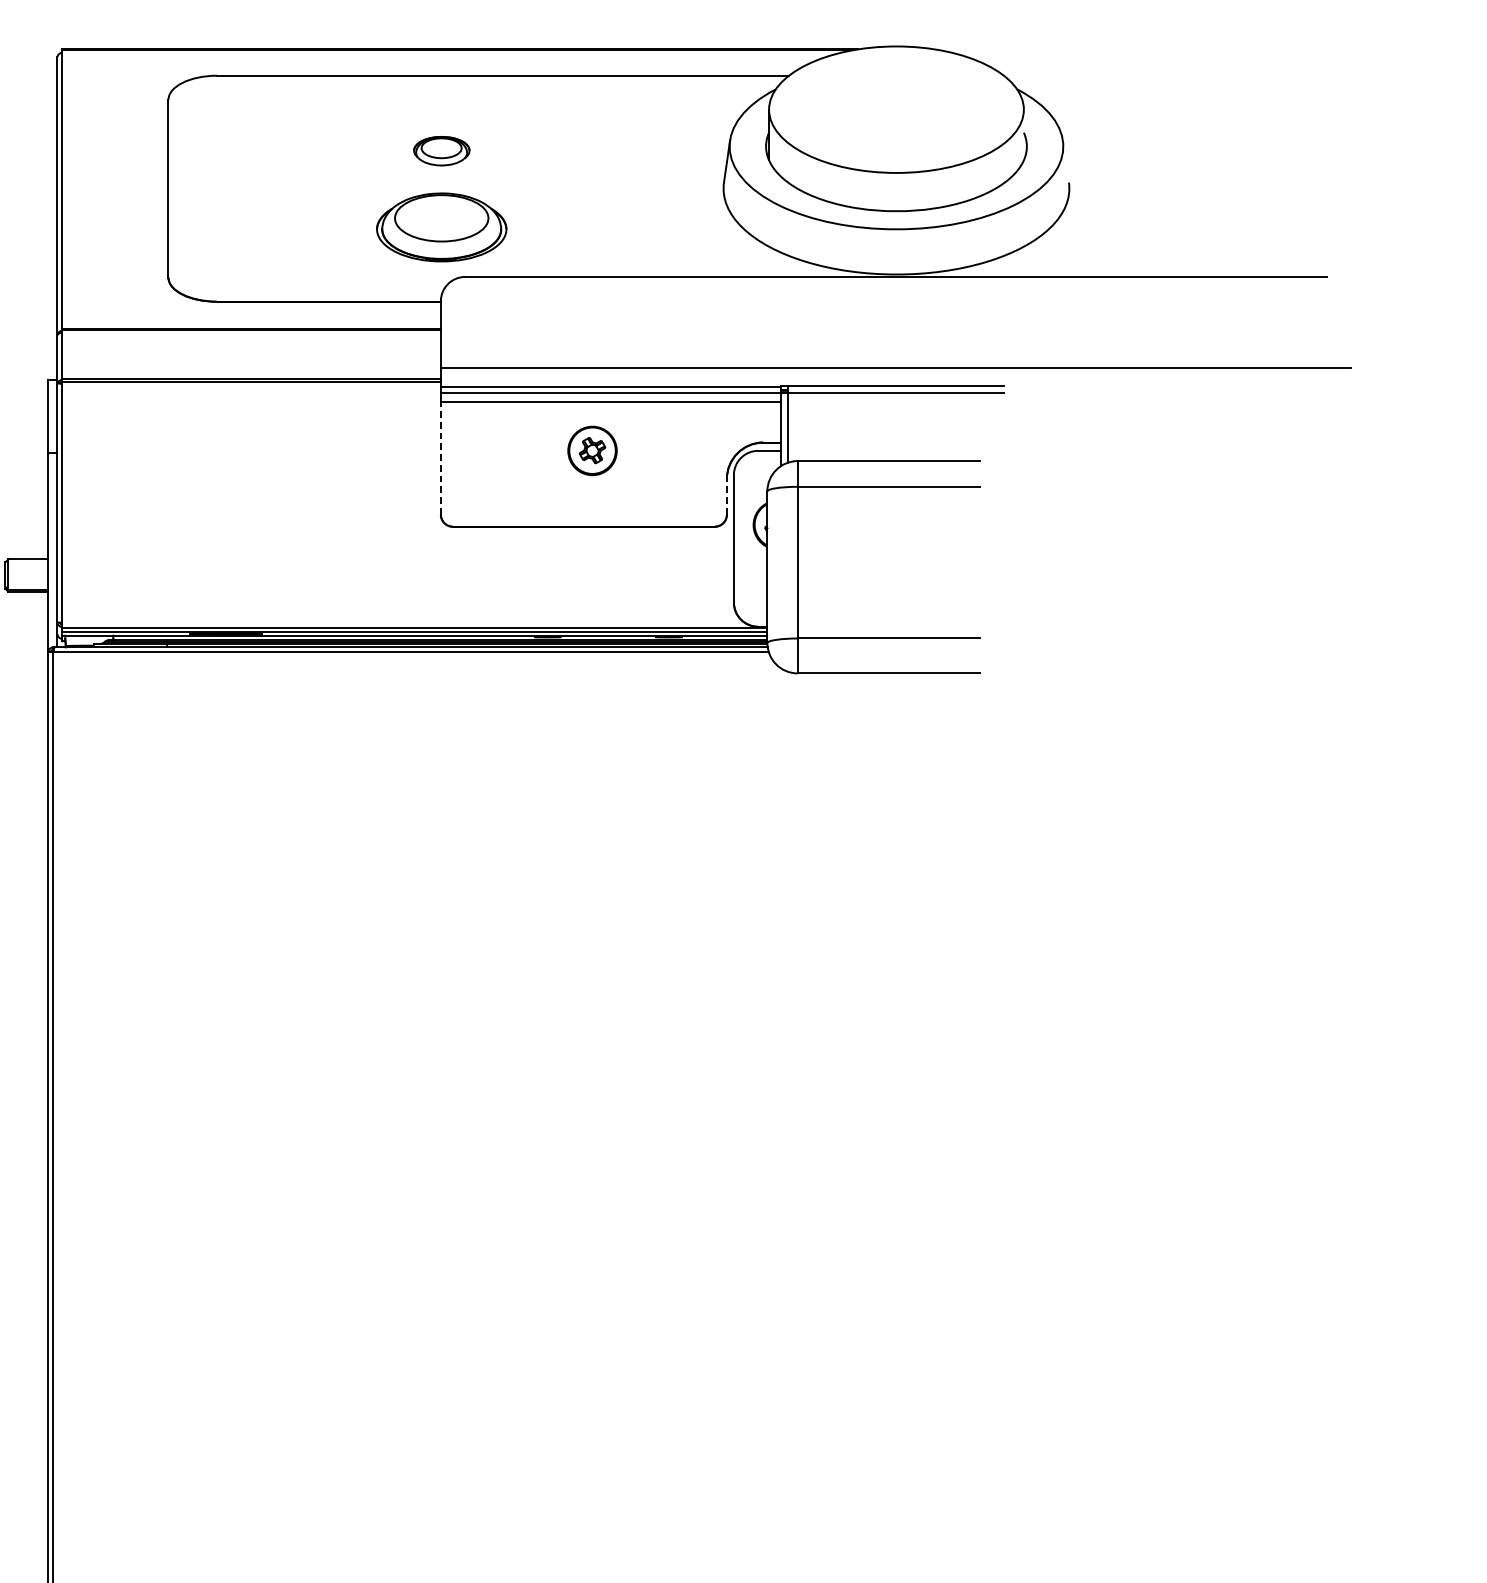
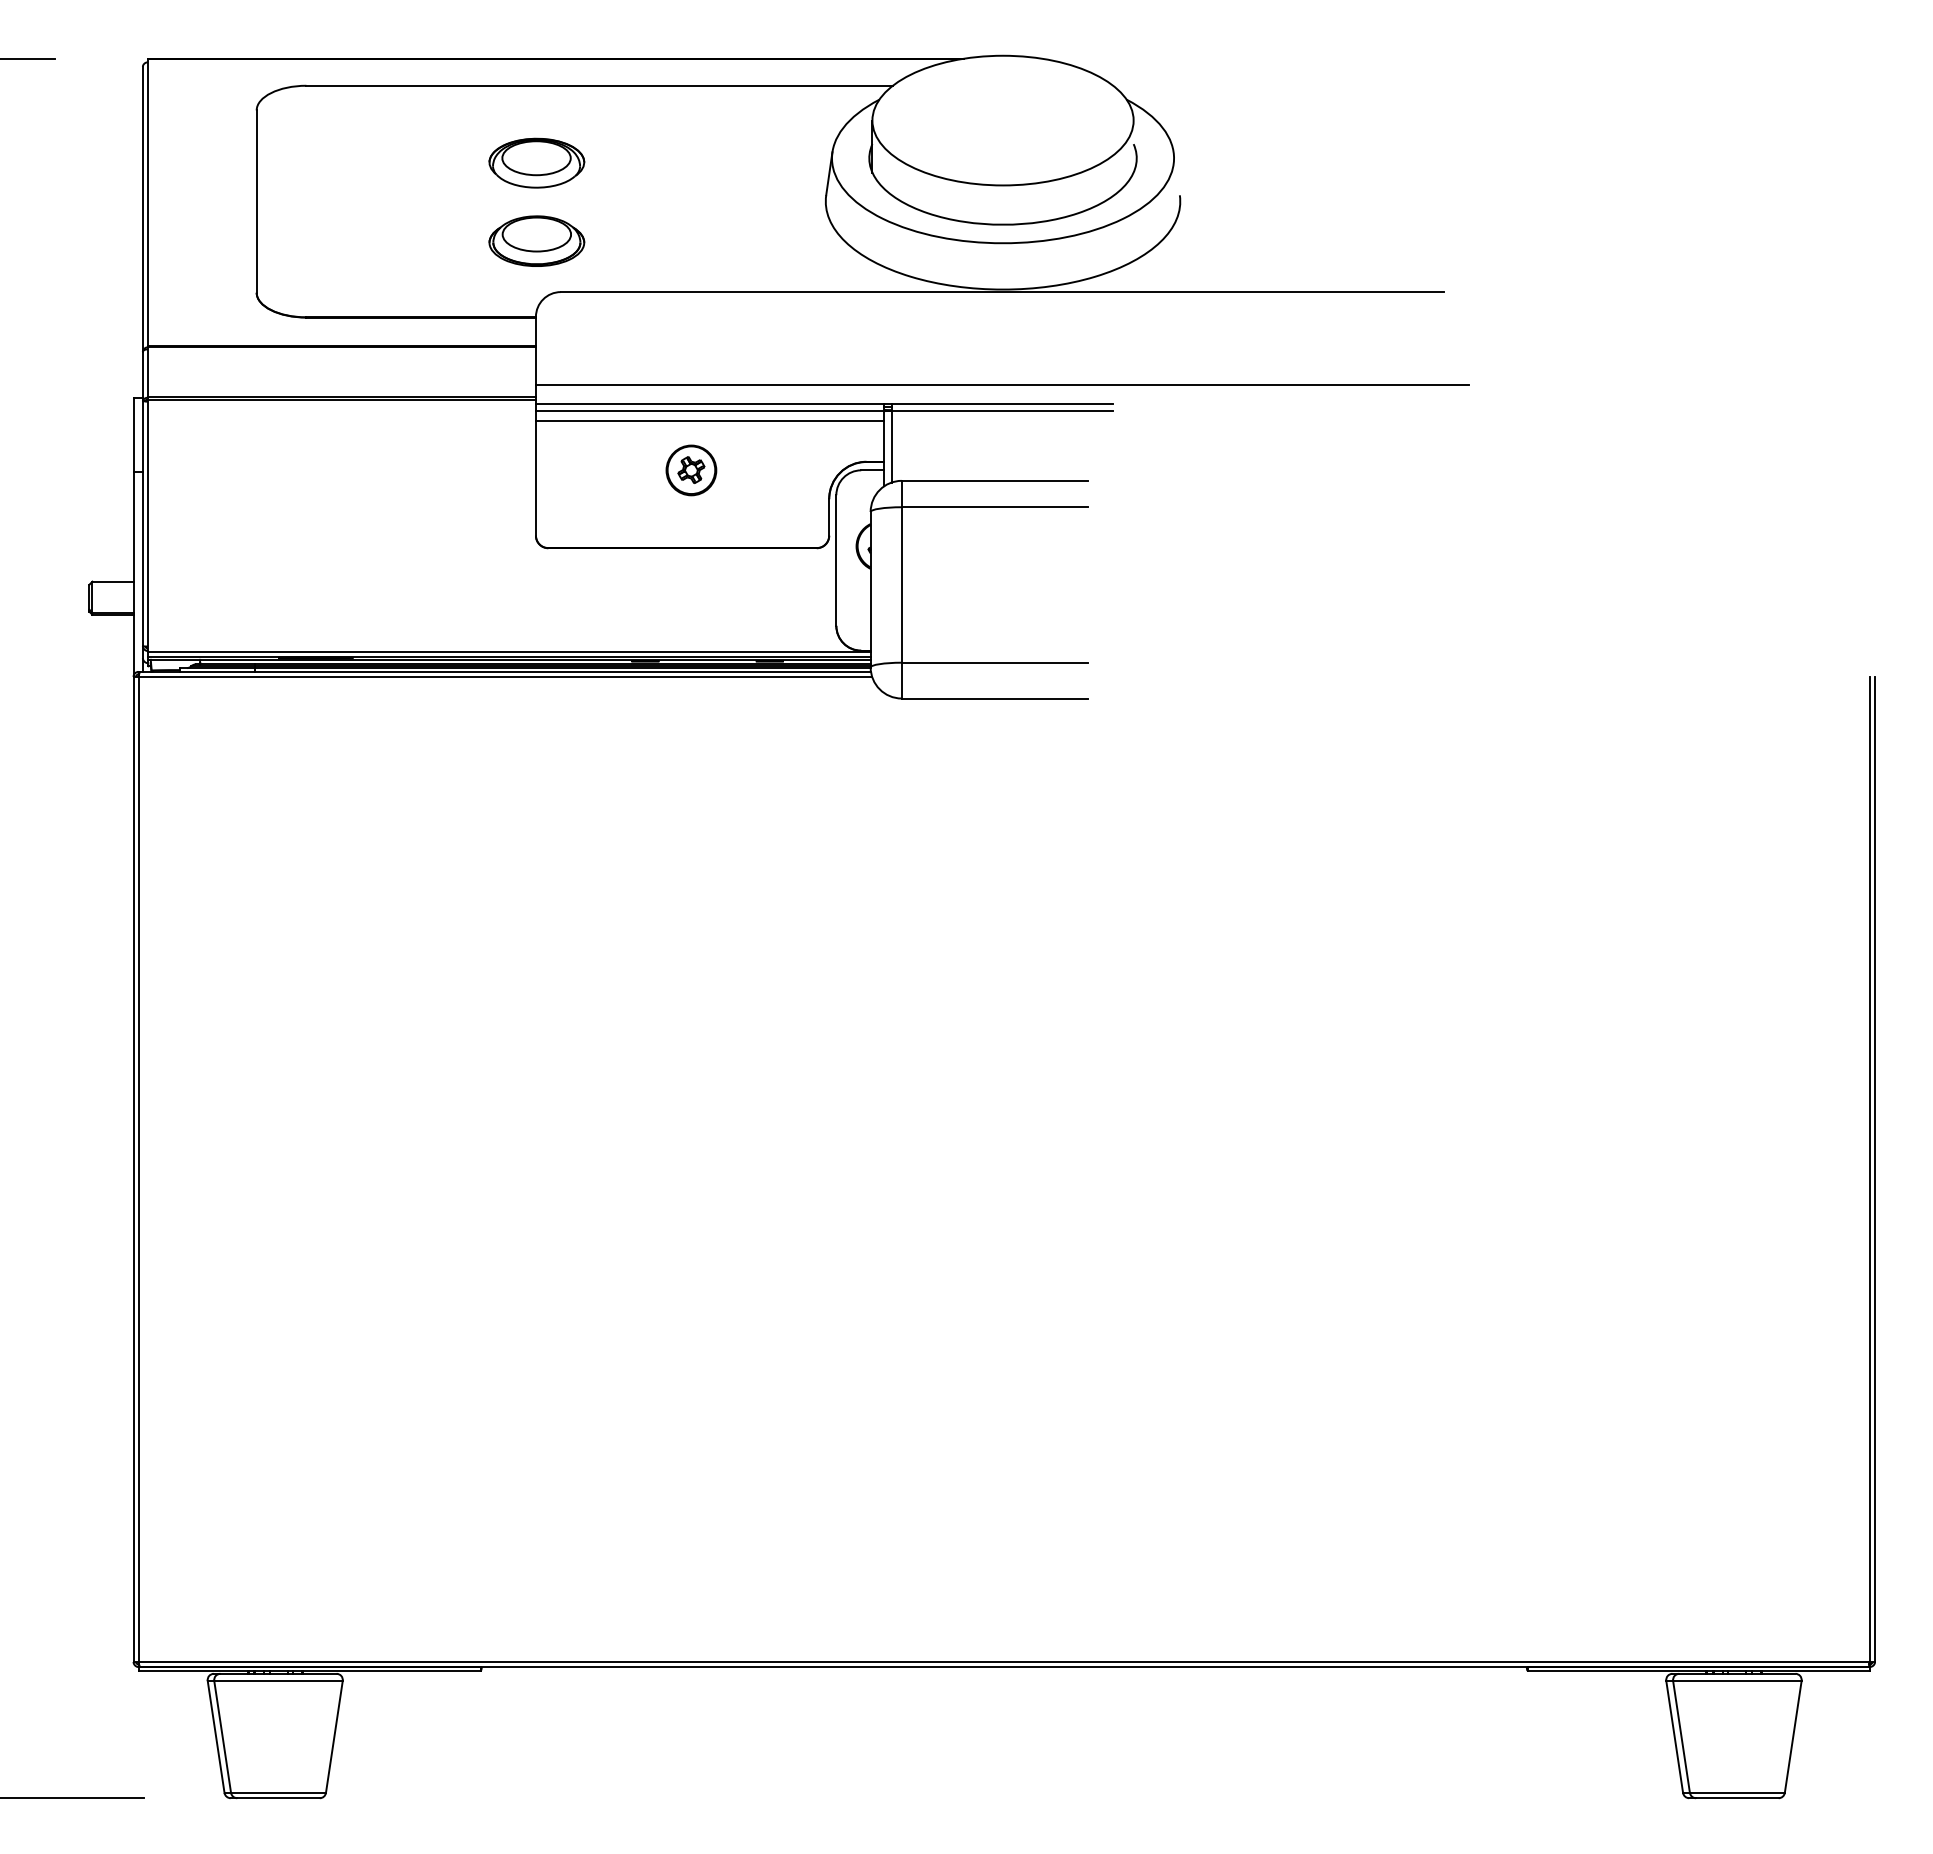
part: (441, 150) -> (536, 162), size x1.67
part: (441, 226) -> (536, 240), size x0.71
line: (440, 458) -> (535, 478), dashed -> solid
line: (727, 495) -> (829, 516), dashed -> solid

